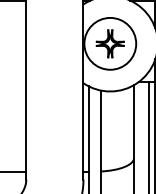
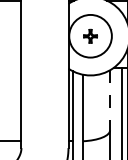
part: (110, 44) -> (90, 36), size x0.6
line: (134, 121) -> (110, 100), solid -> dashed

